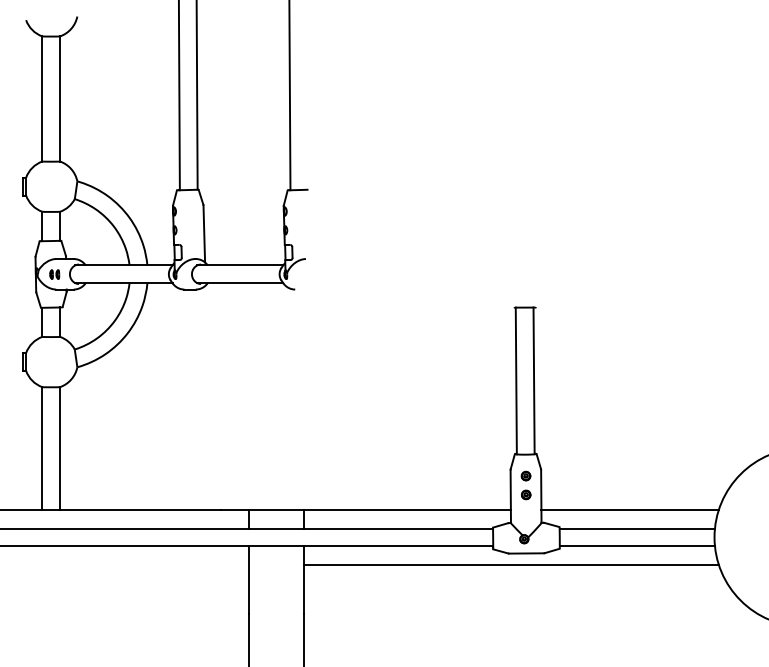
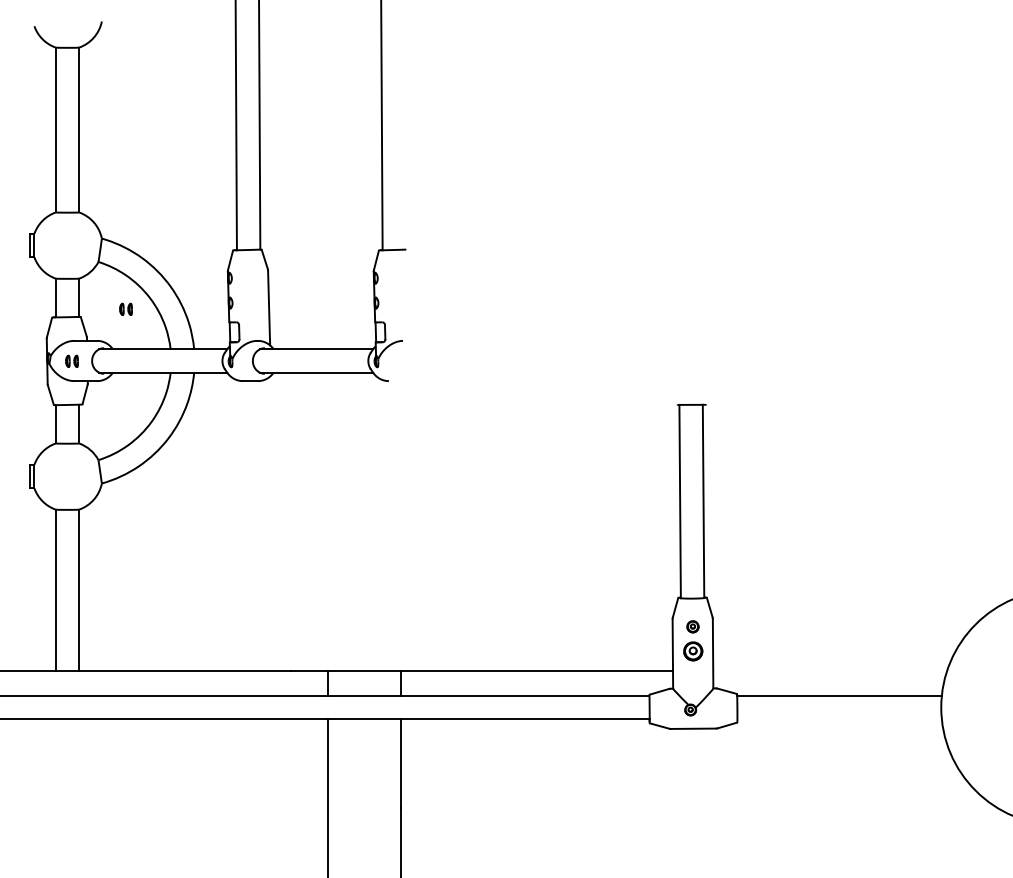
part: (95, 234) -> (125, 308), added
part: (525, 494) -> (692, 651), size x1.6
line: (630, 509) -> (830, 671), removed
line: (637, 546) -> (839, 719), removed
line: (511, 565) -> (673, 744), removed

